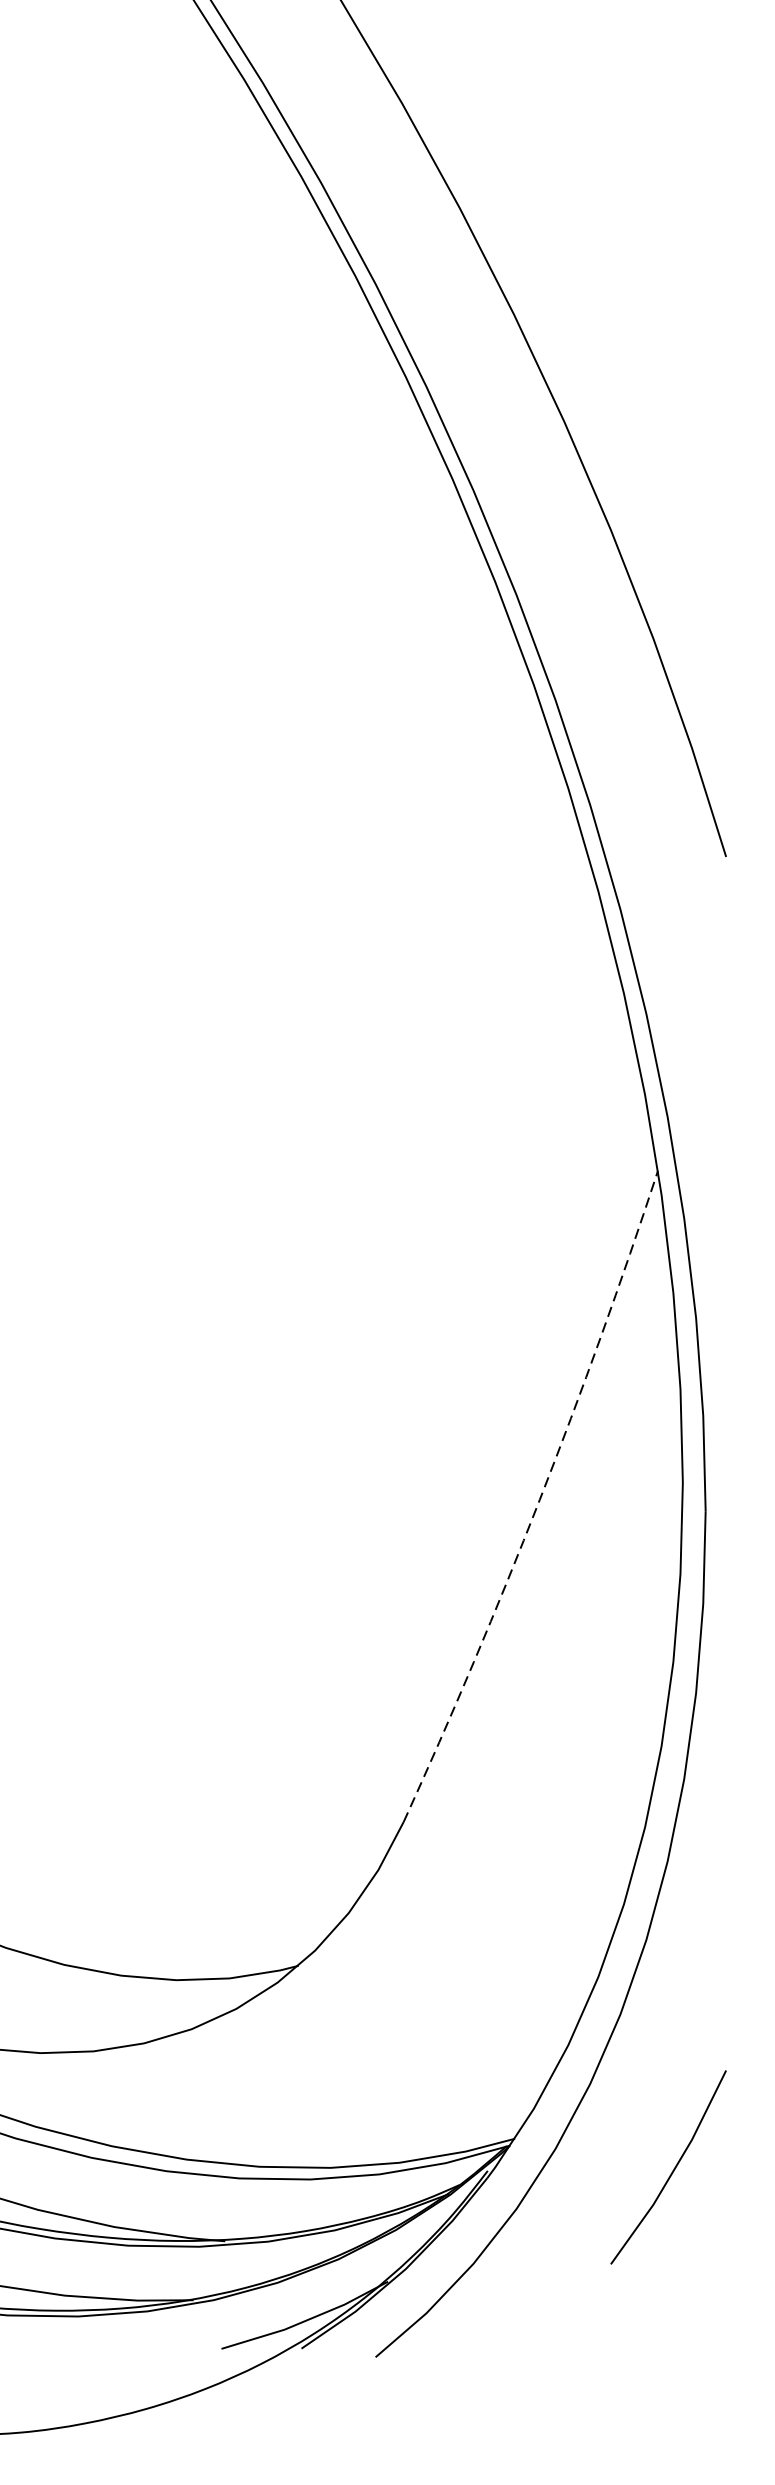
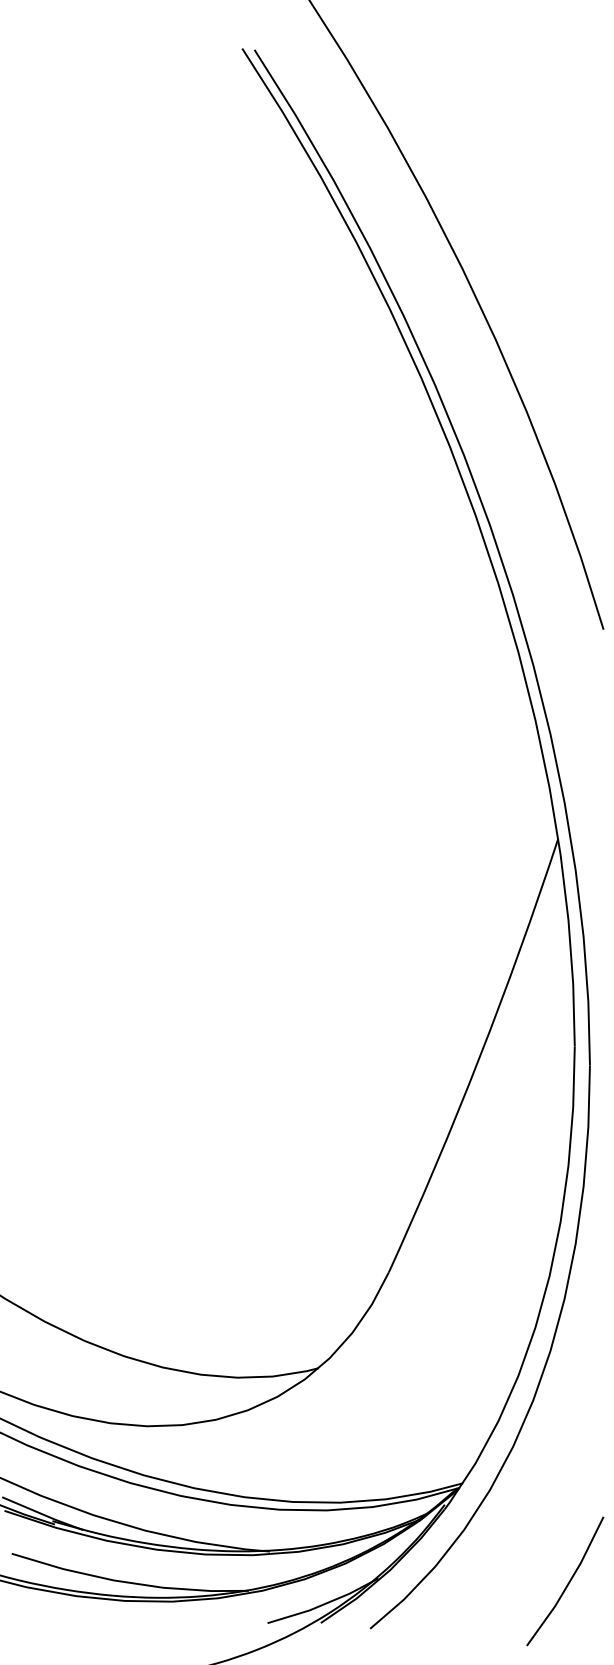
arc: (539, 1499) -> (479, 1057), dashed -> solid
line: (671, 2170) -> (567, 1583), moved

